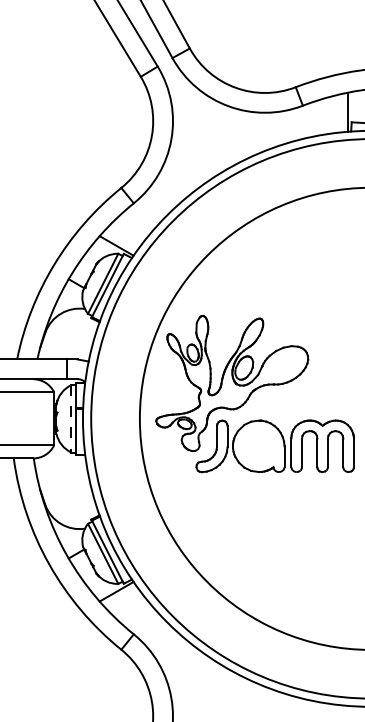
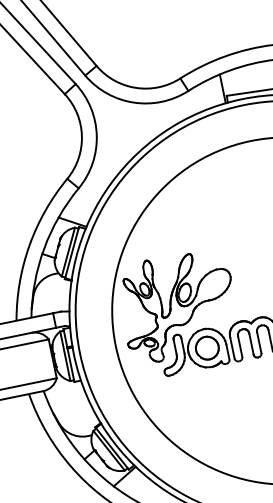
line: (71, 418) -> (65, 355), dashed -> solid
part: (258, 446) -> (207, 348), added

